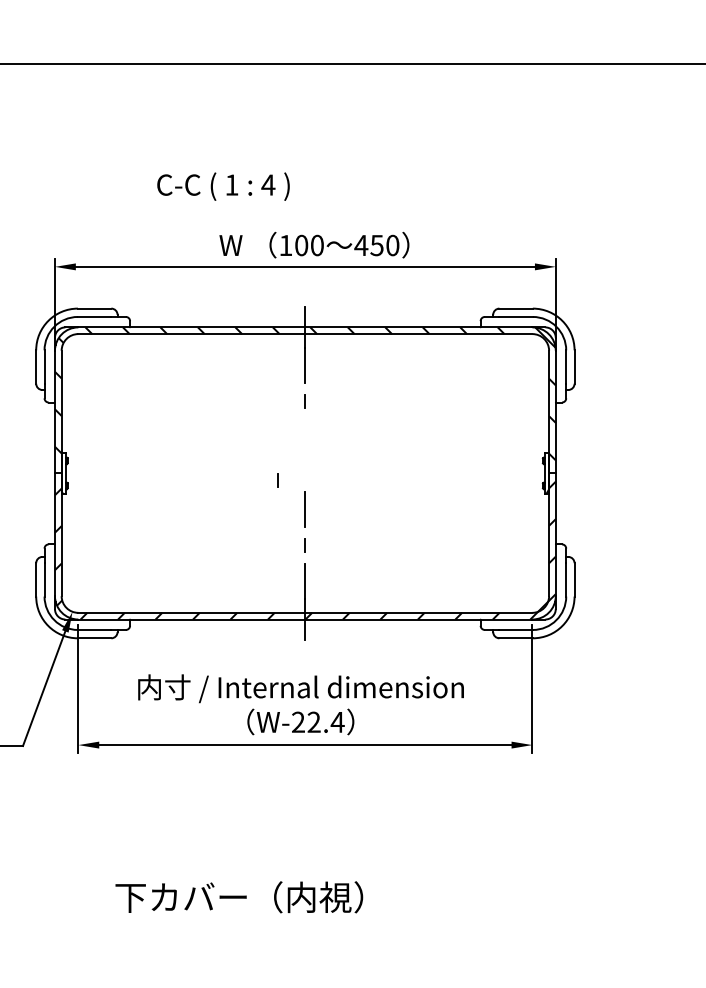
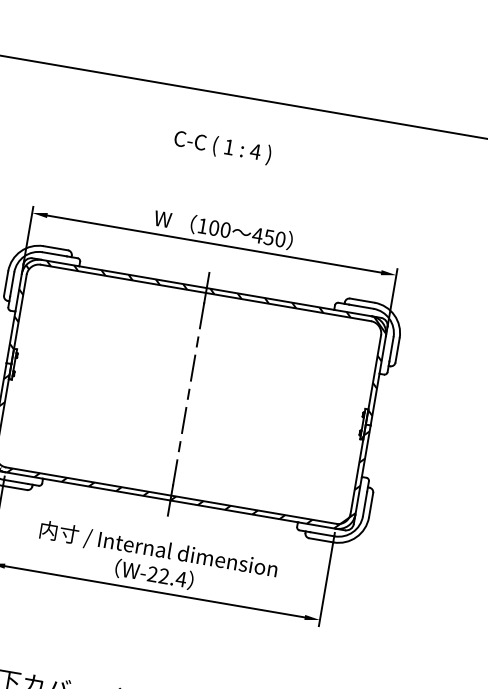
text: (223, 186) -> (222, 147), moved
line: (305, 437) -> (193, 368), added
line: (277, 480) -> (187, 394), moved

